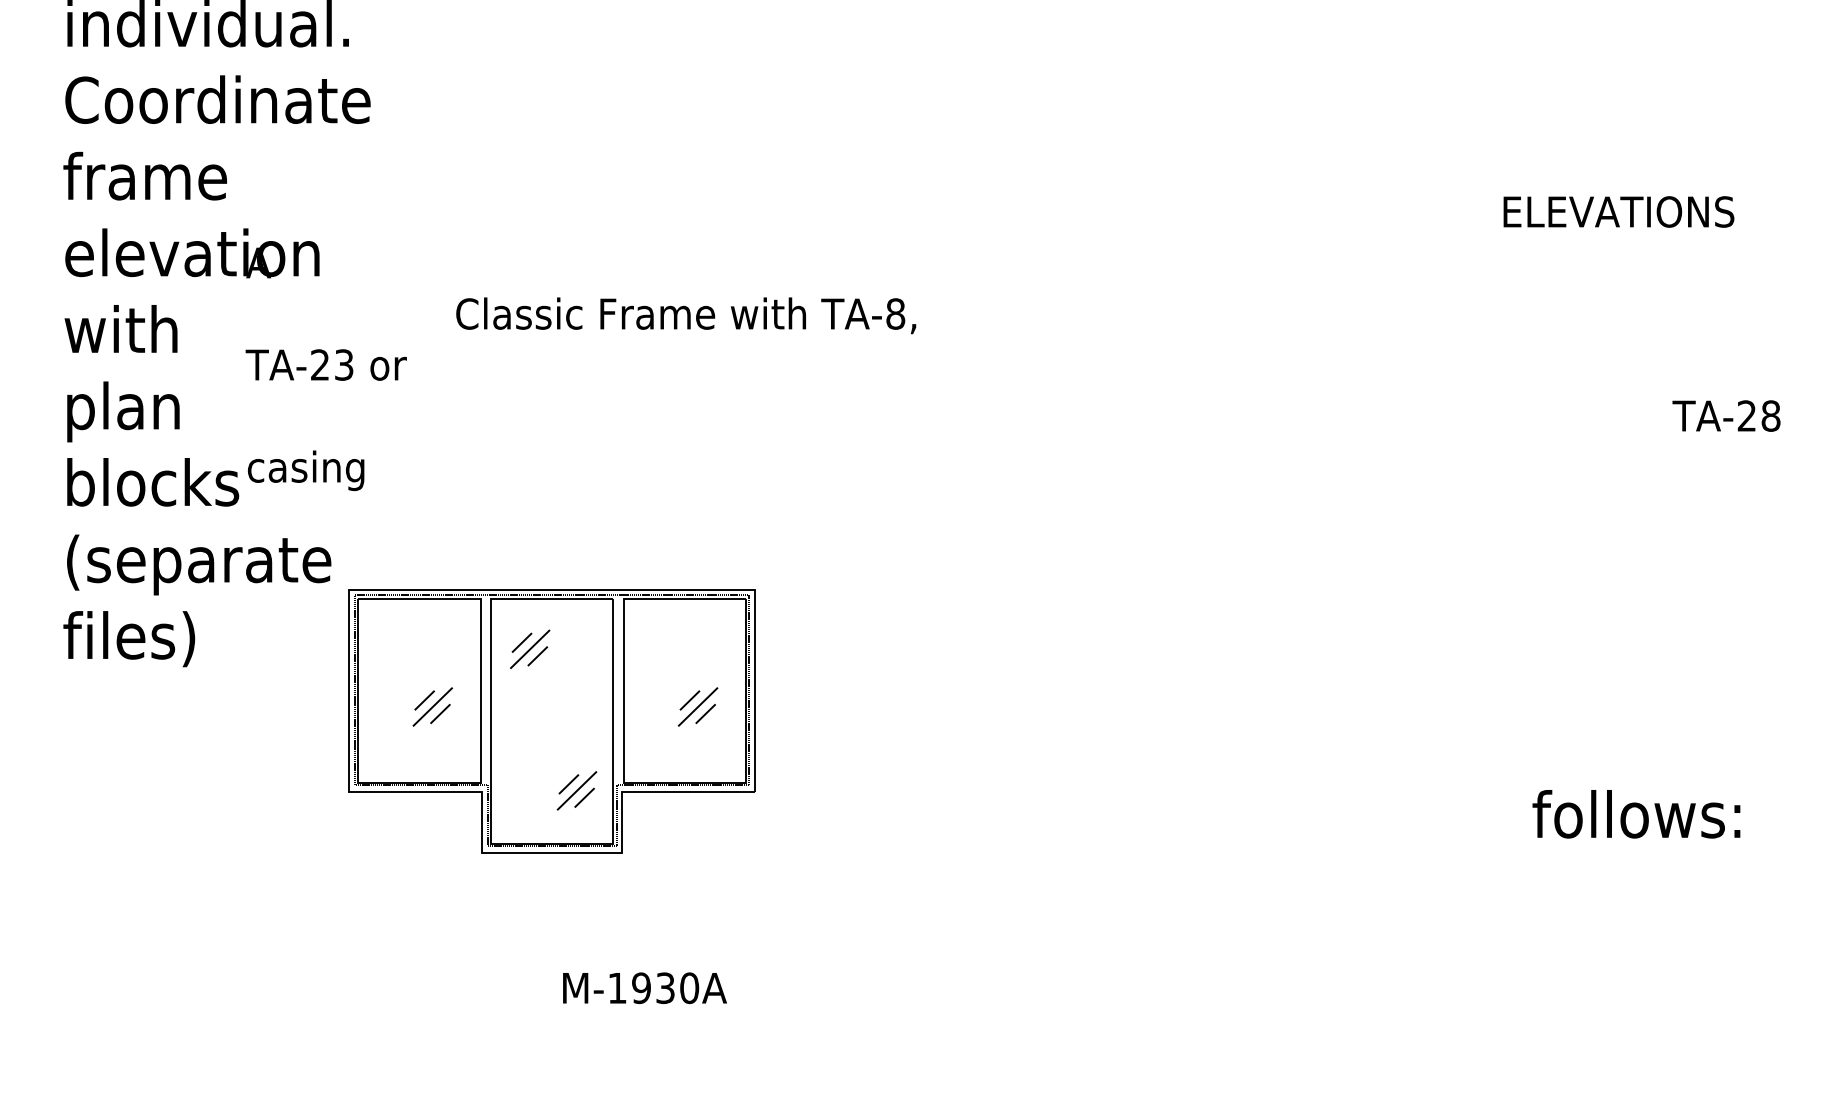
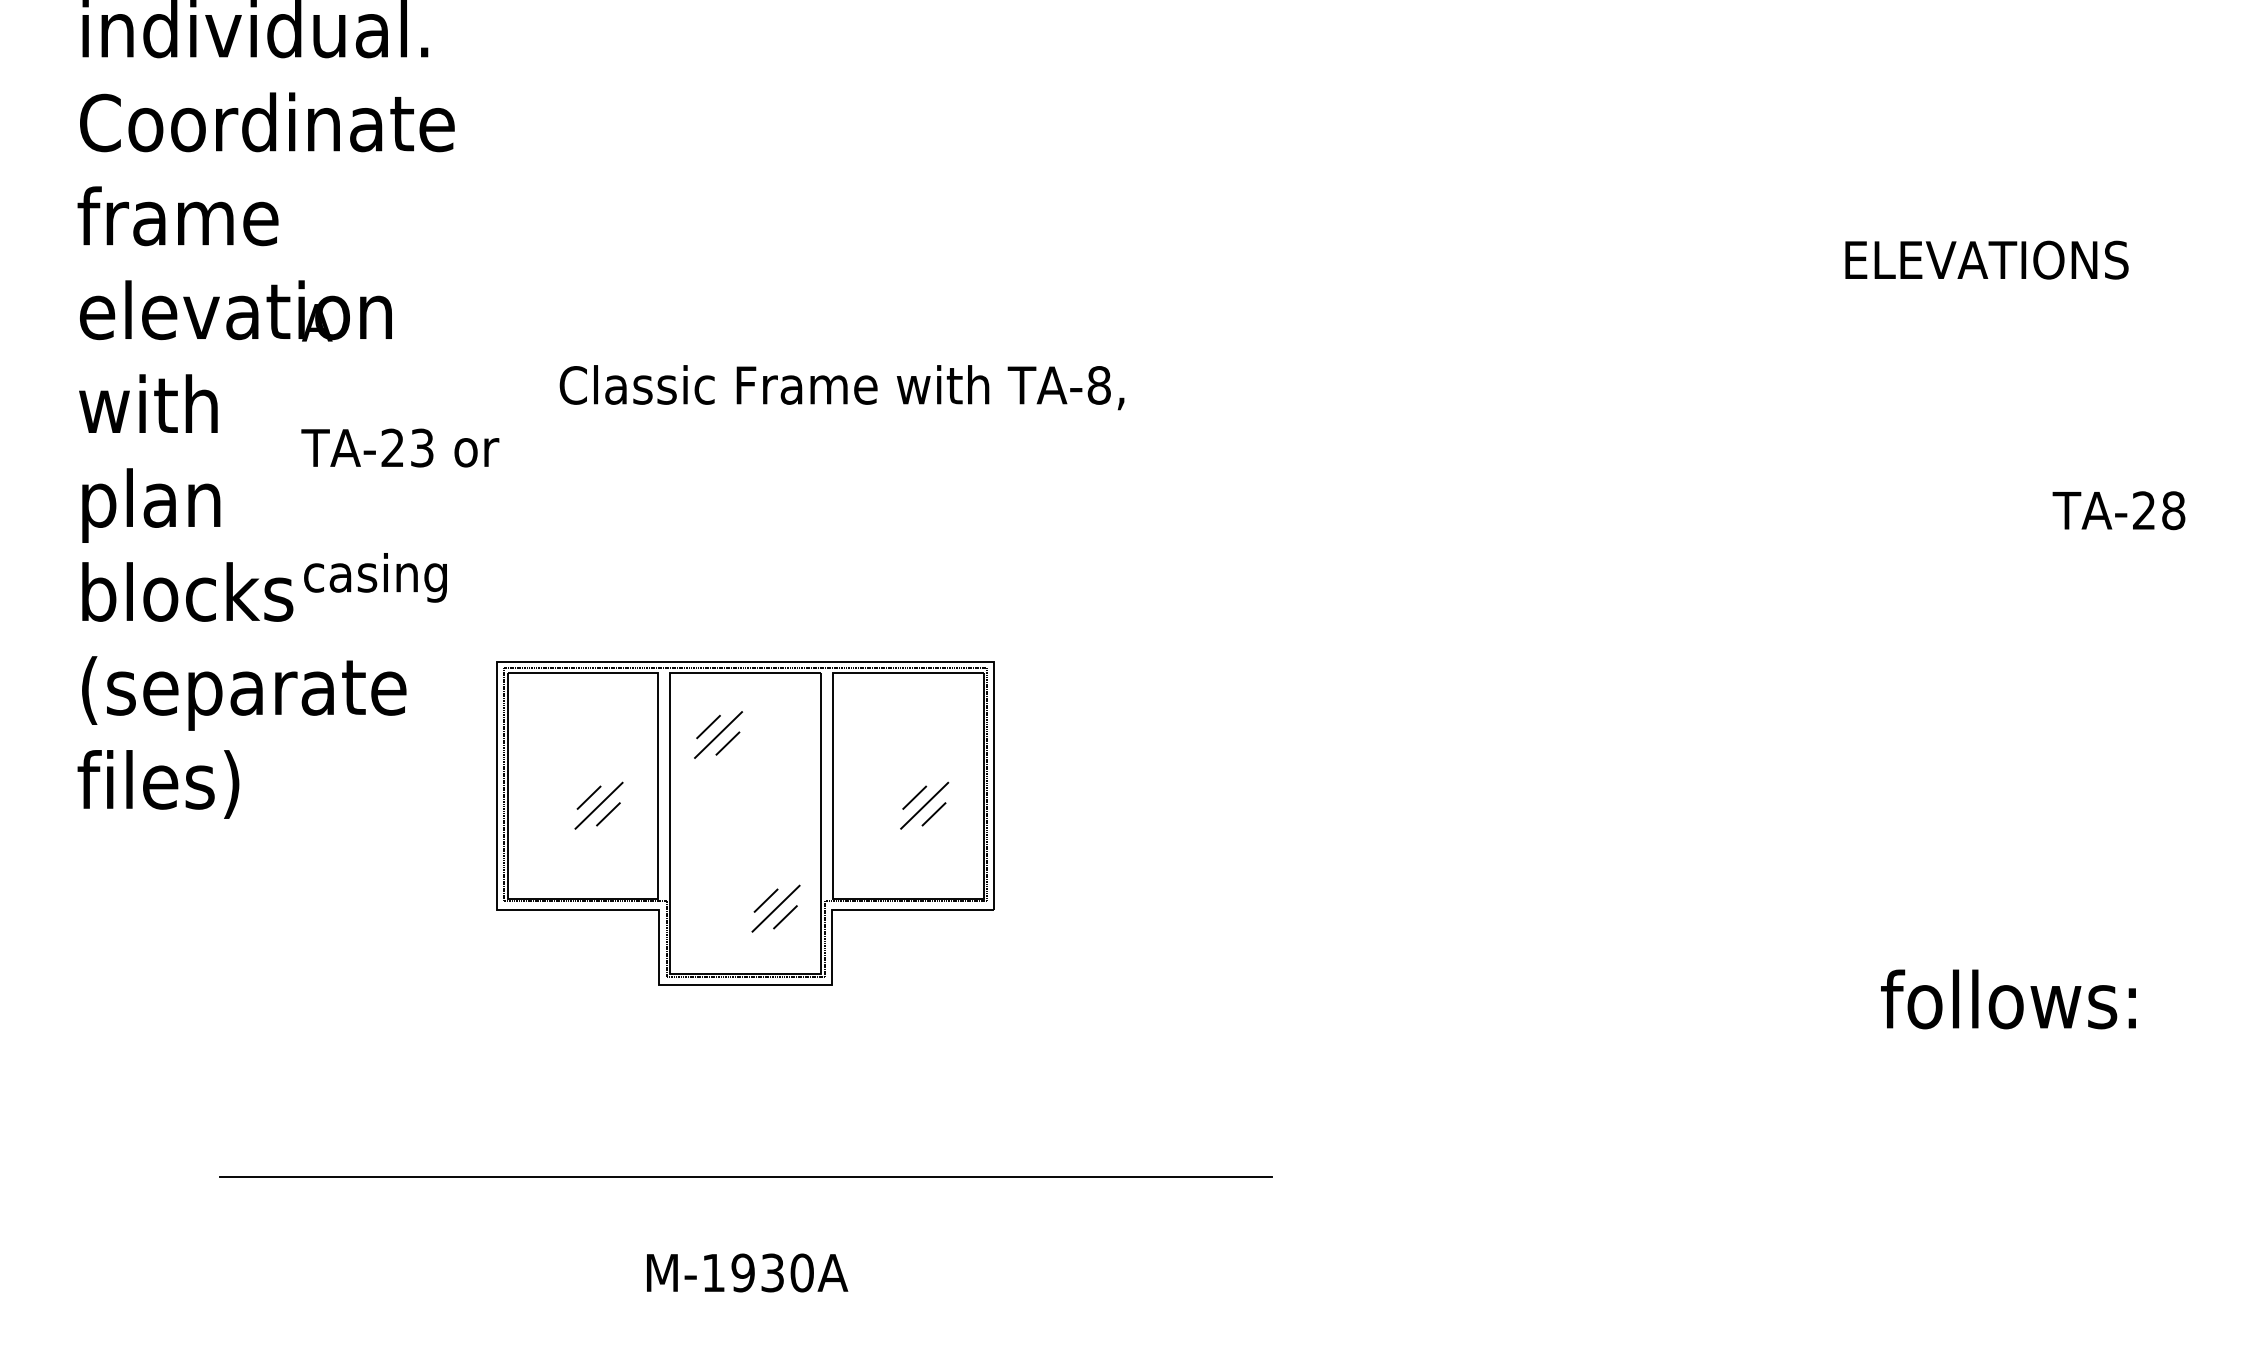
part: (552, 721) -> (745, 823), moved
line: (607, 958) -> (745, 1176), added
text: (645, 987) -> (747, 1272), moved

